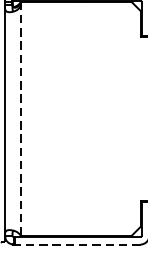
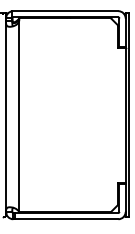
line: (21, 120) -> (19, 116), dashed -> solid
line: (77, 244) -> (66, 219), dashed -> solid

